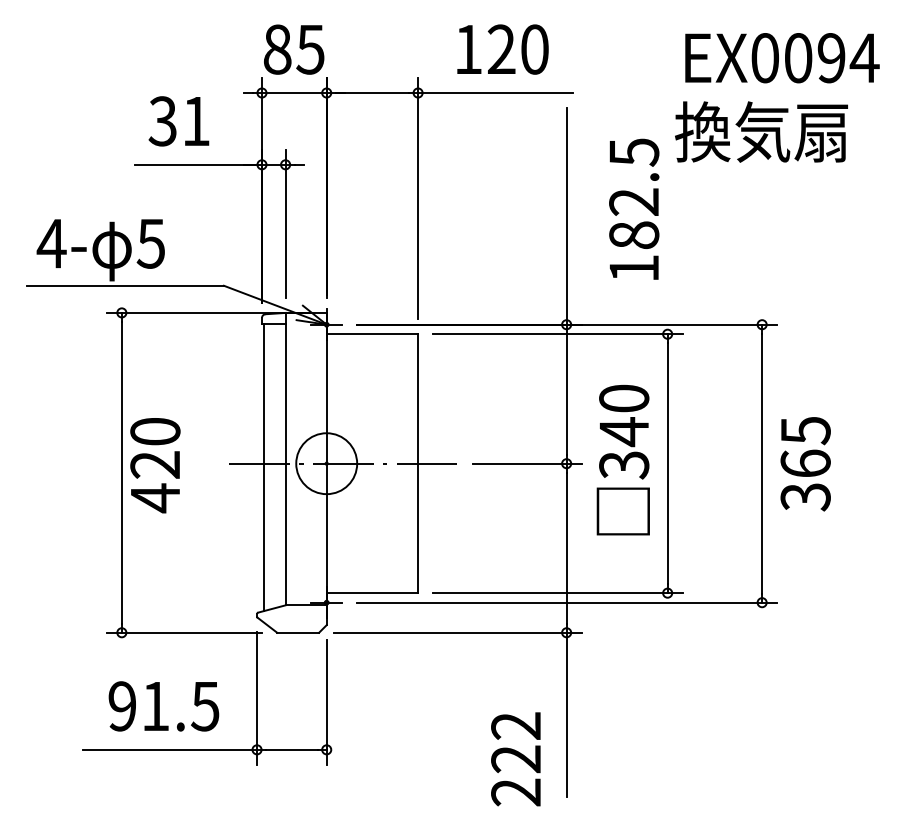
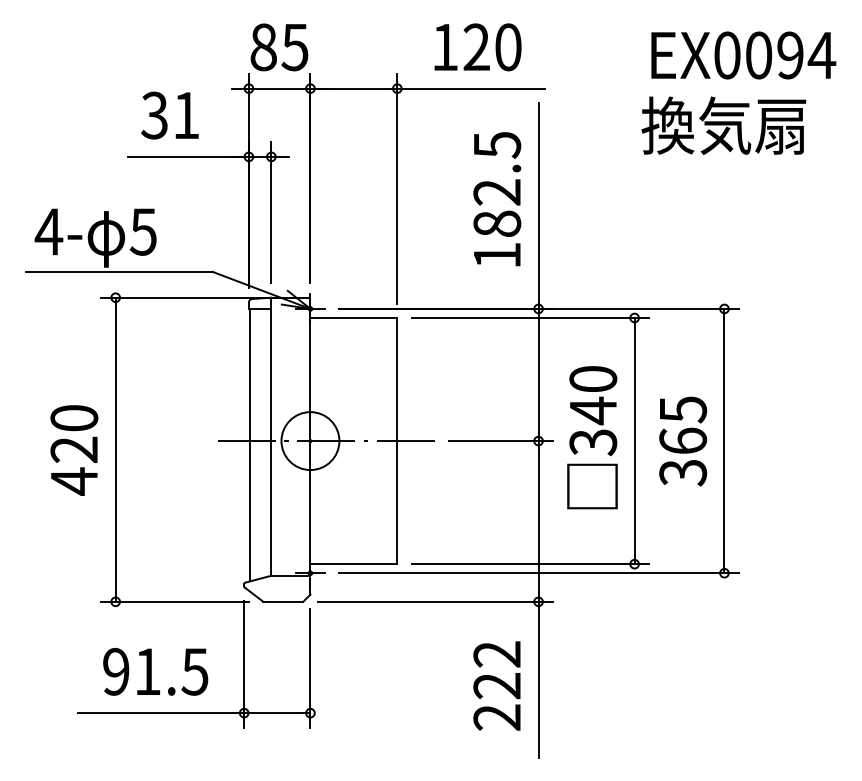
text: (634, 208) -> (497, 198), moved
text: (805, 464) -> (682, 441), moved
text: (155, 465) -> (74, 450), moved
text: (515, 759) -> (496, 686), moved

